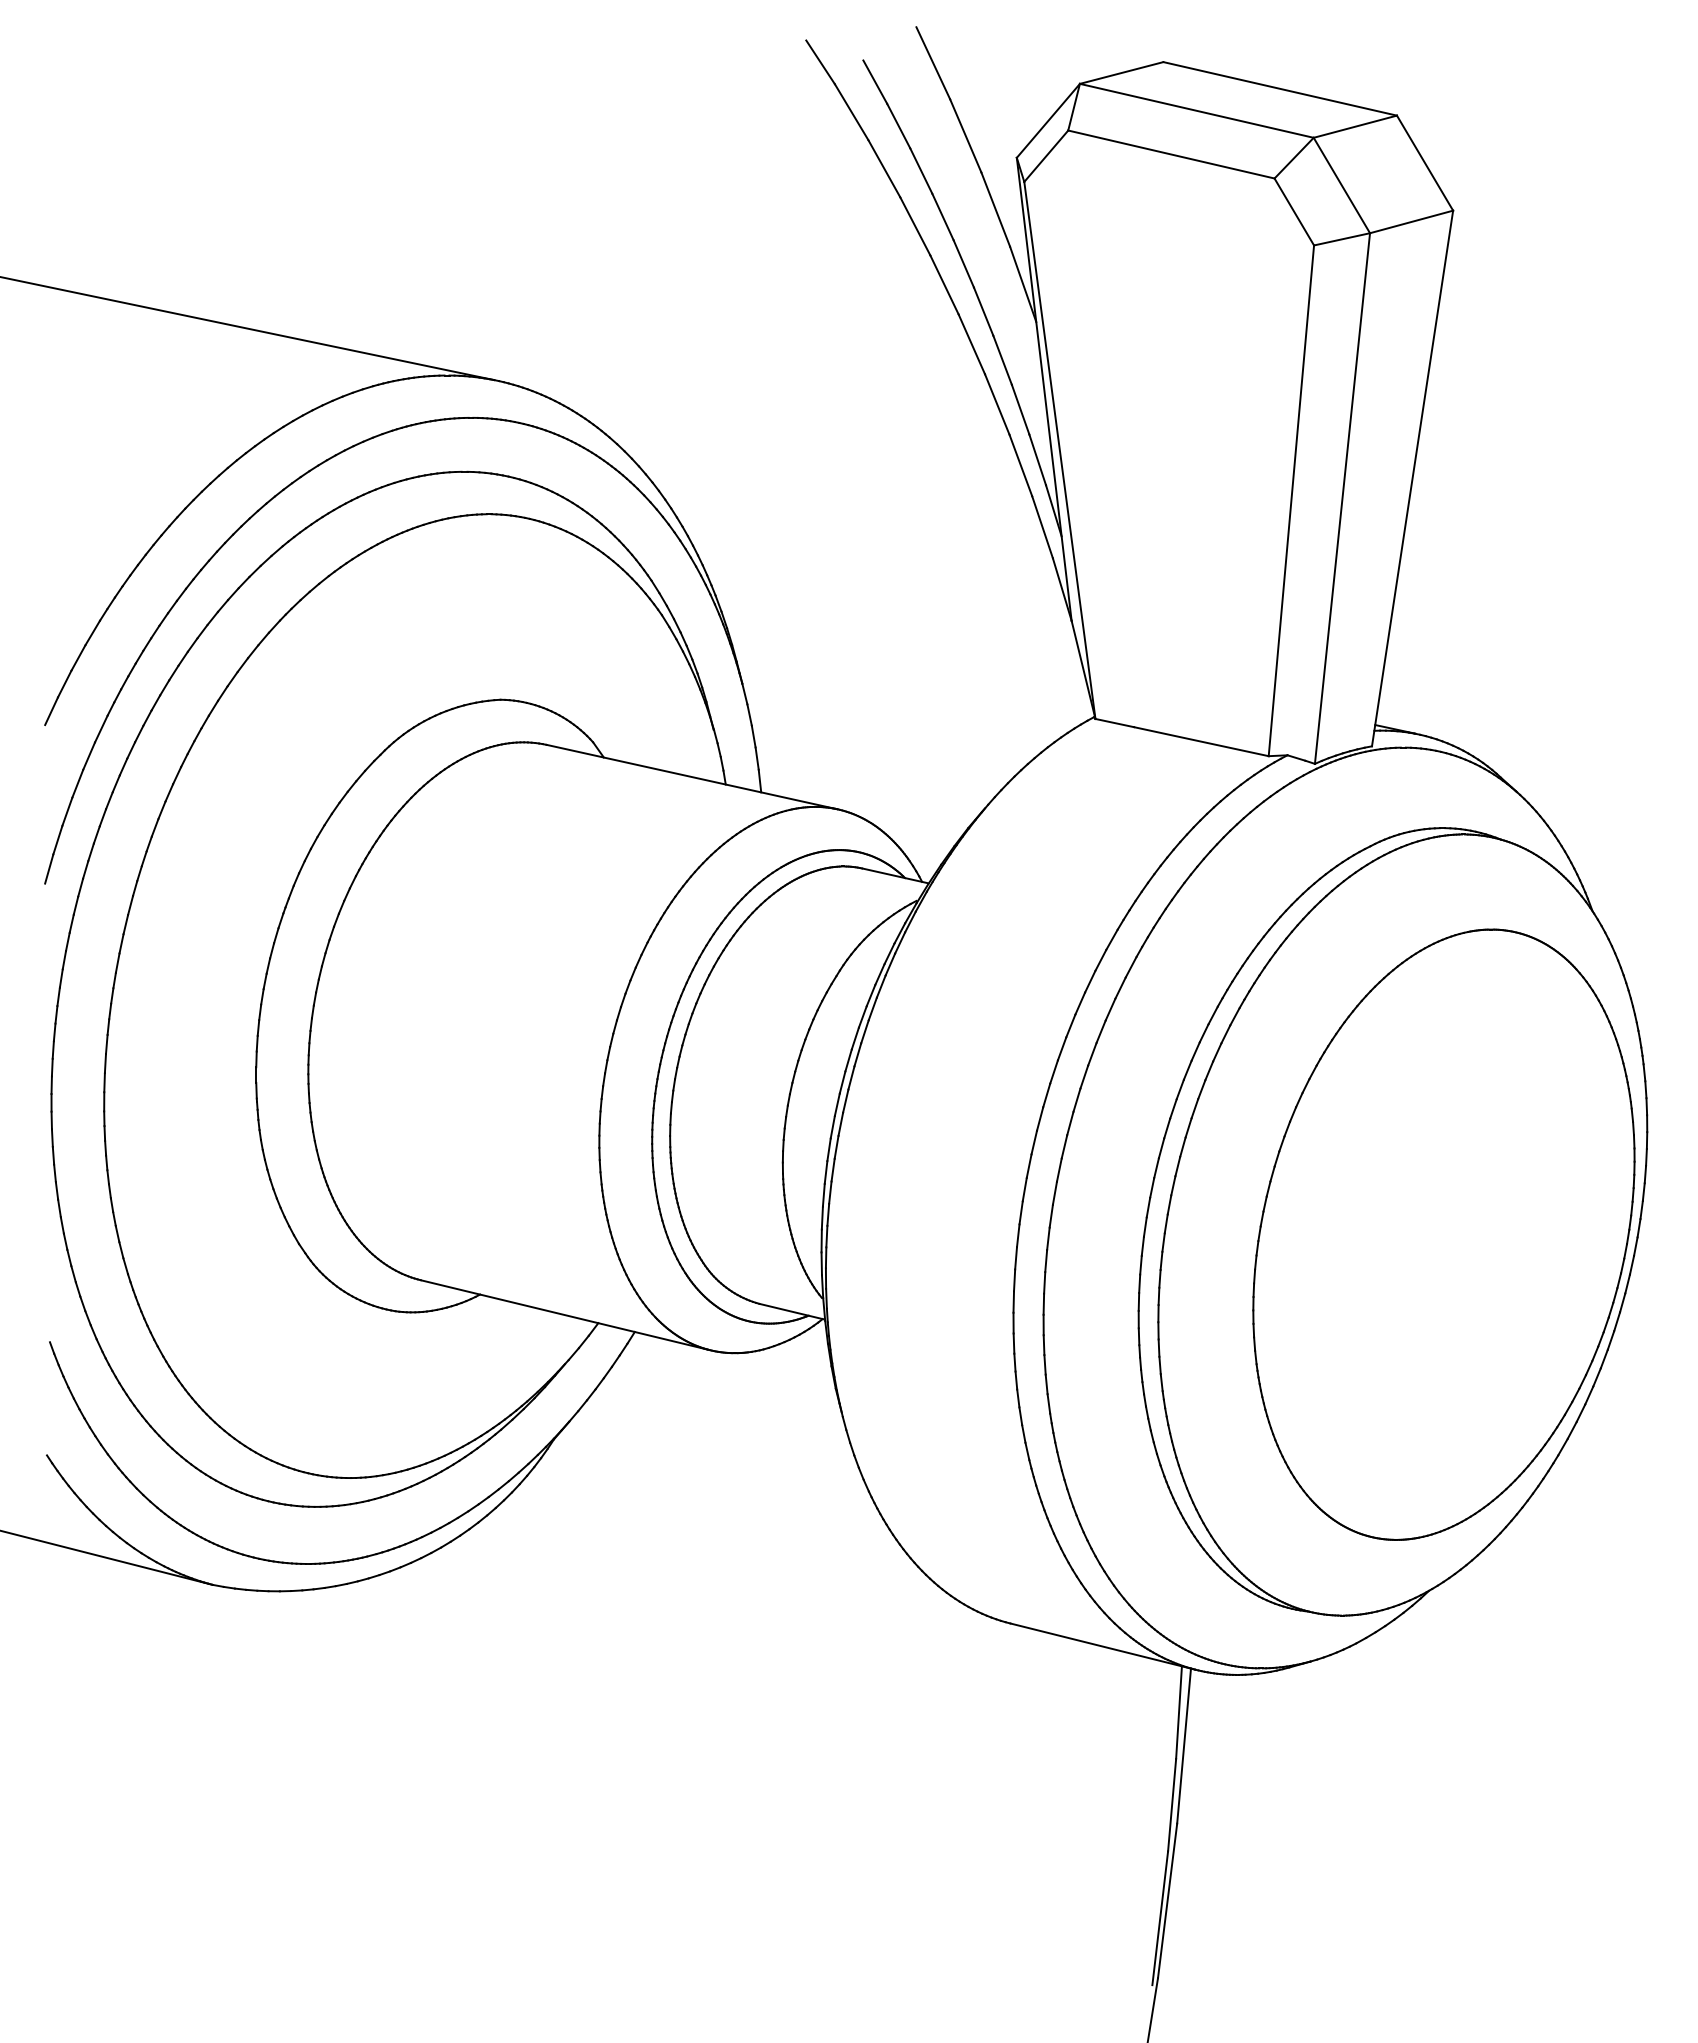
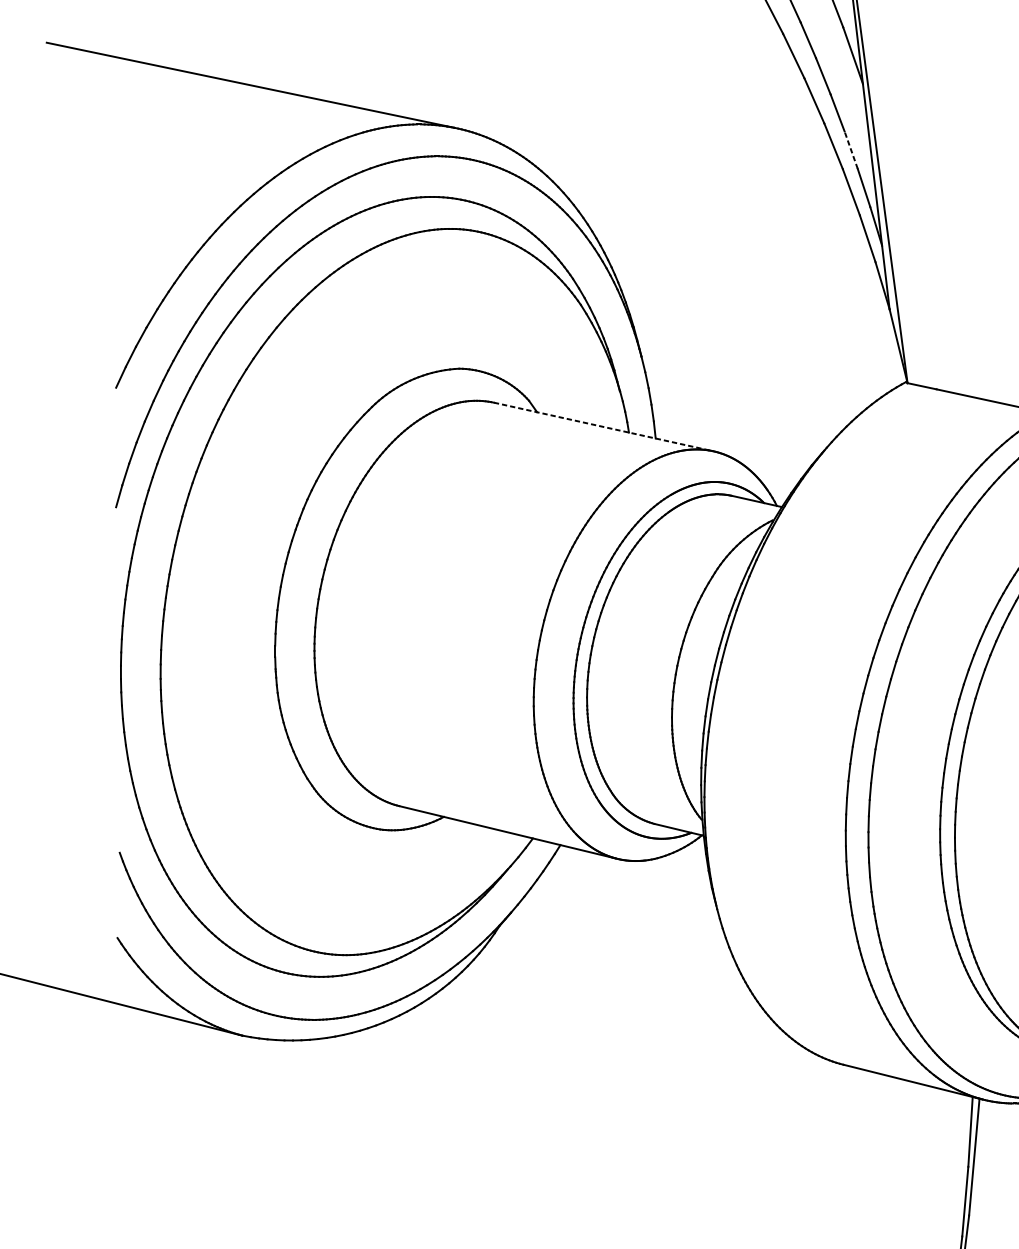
line: (1020, 409) -> (851, 149), solid -> dashed
line: (691, 777) -> (603, 427), solid -> dashed

